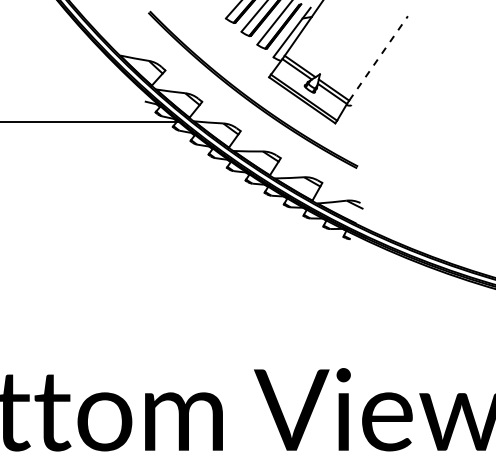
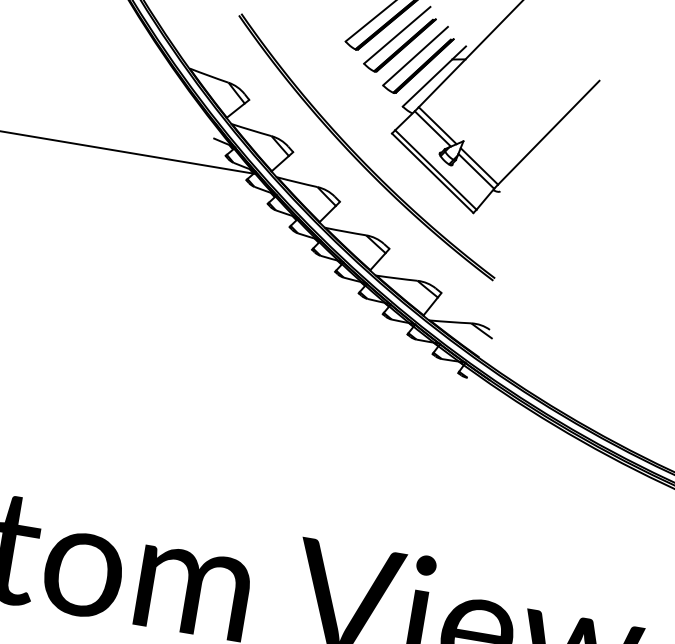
line: (378, 58) -> (548, 132), dashed -> solid

